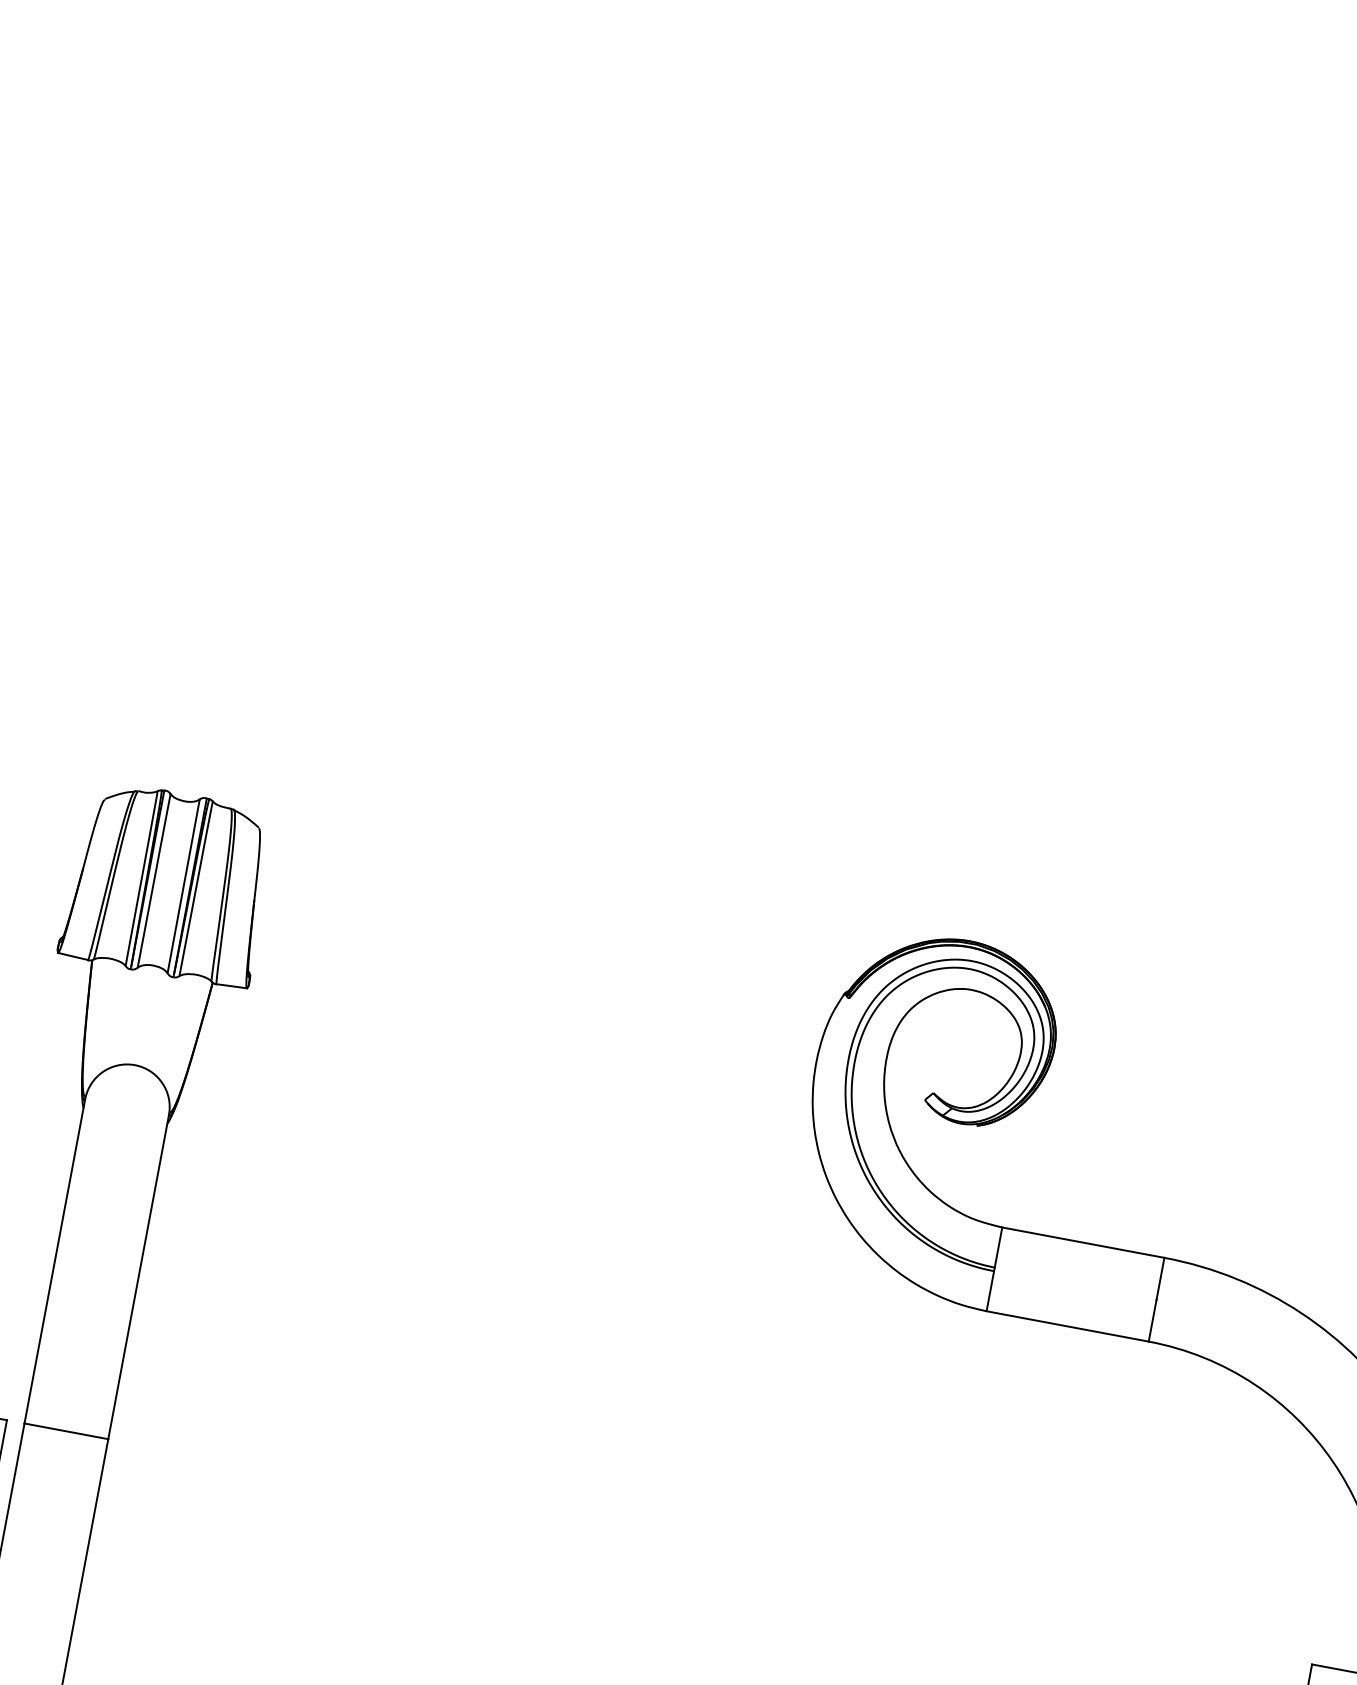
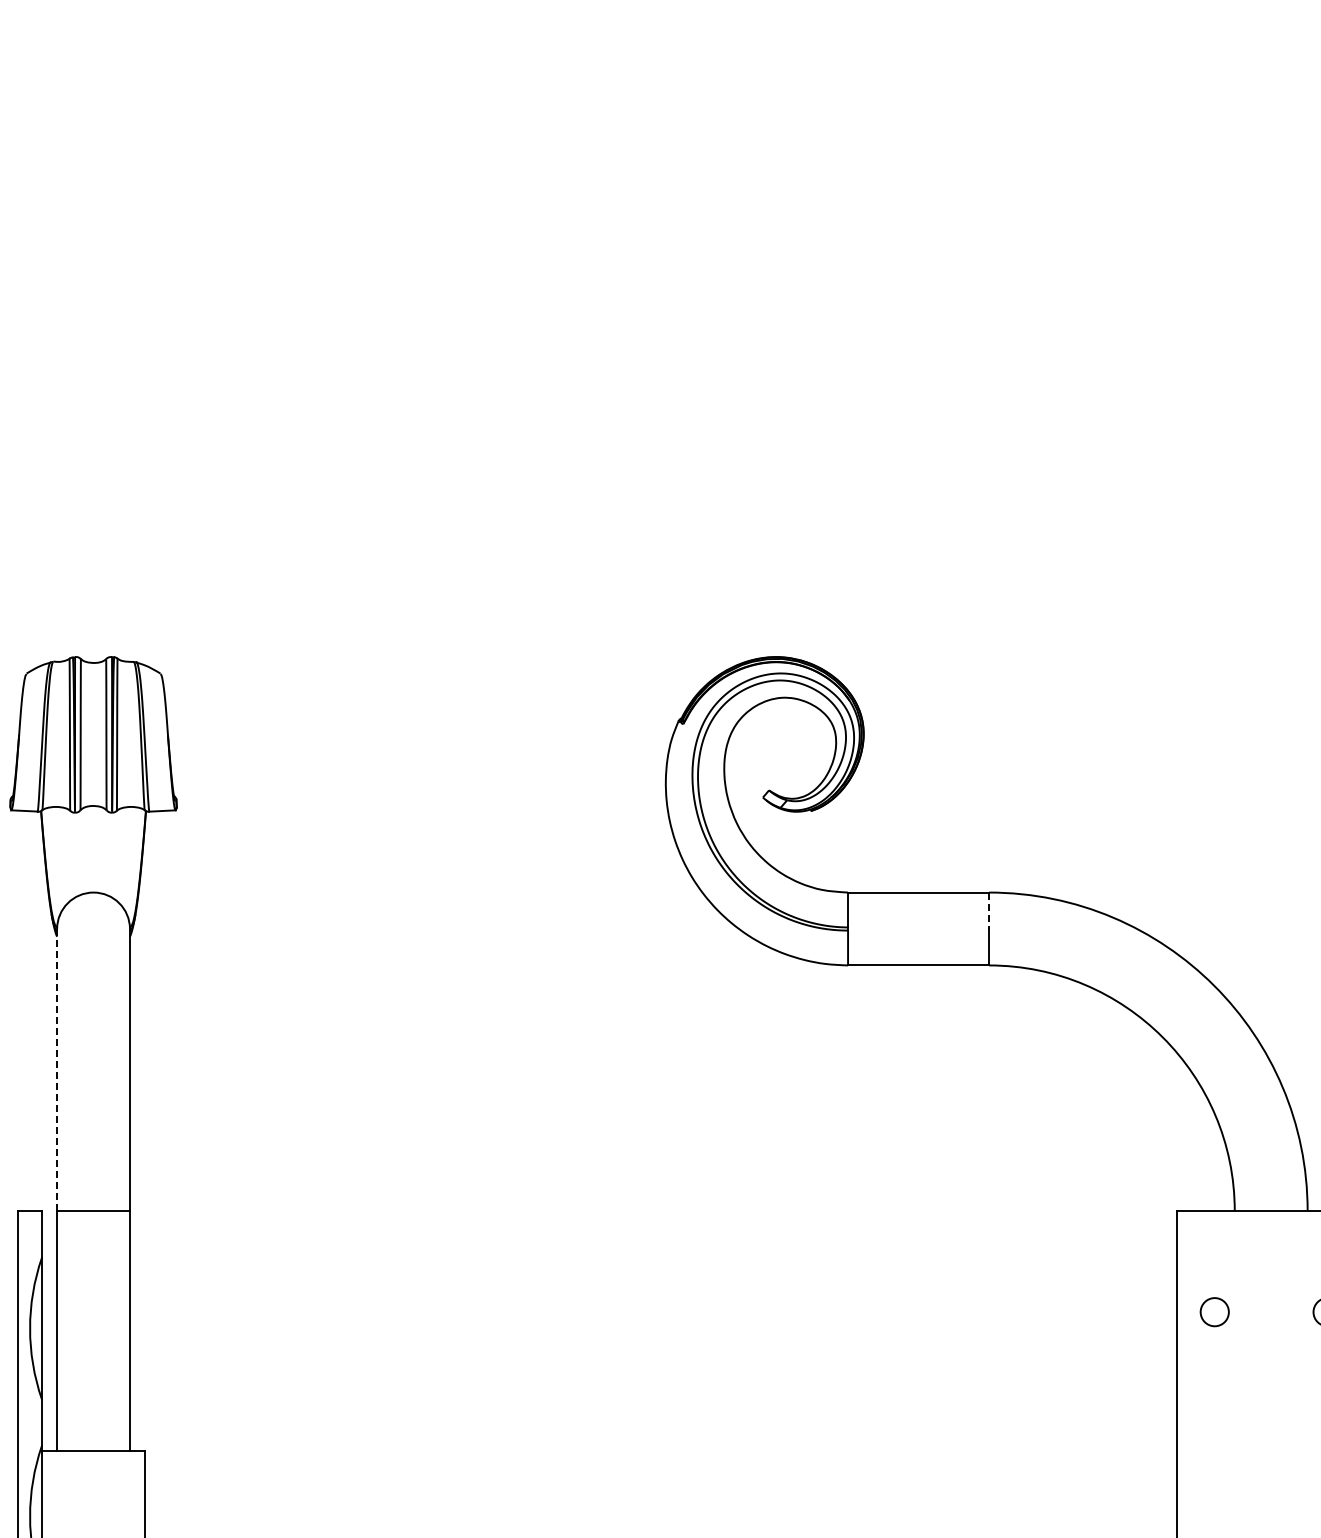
line: (55, 1261) -> (57, 1070), solid -> dashed
line: (1160, 1279) -> (989, 911), solid -> dashed

